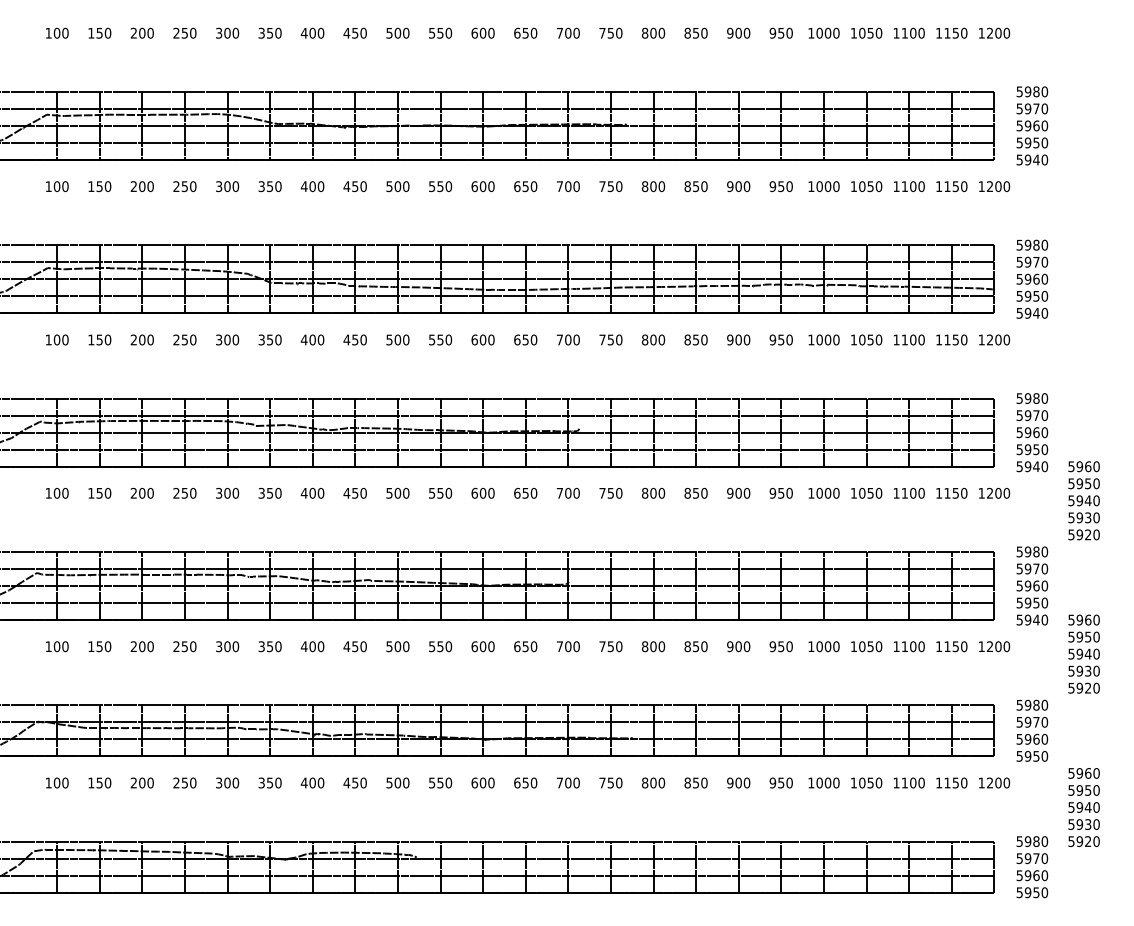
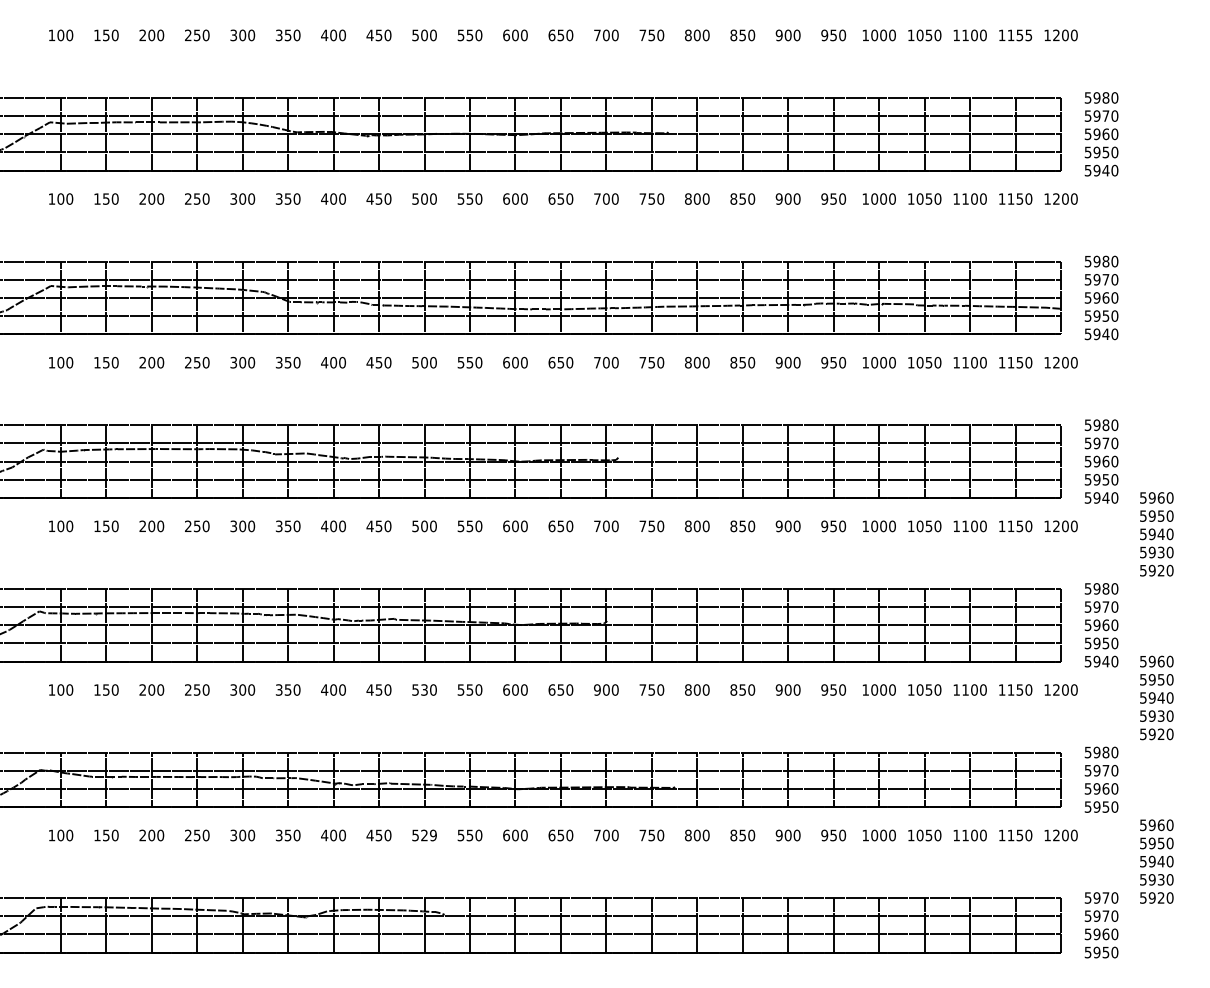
text: (963, 33) -> (1028, 35), 1150 -> 1155
text: (397, 646) -> (424, 689), 500 -> 530
text: (559, 646) -> (597, 689), 700 -> 900
text: (401, 783) -> (428, 835), 500 -> 529
text: (1036, 841) -> (1105, 897), 5980 -> 5970

